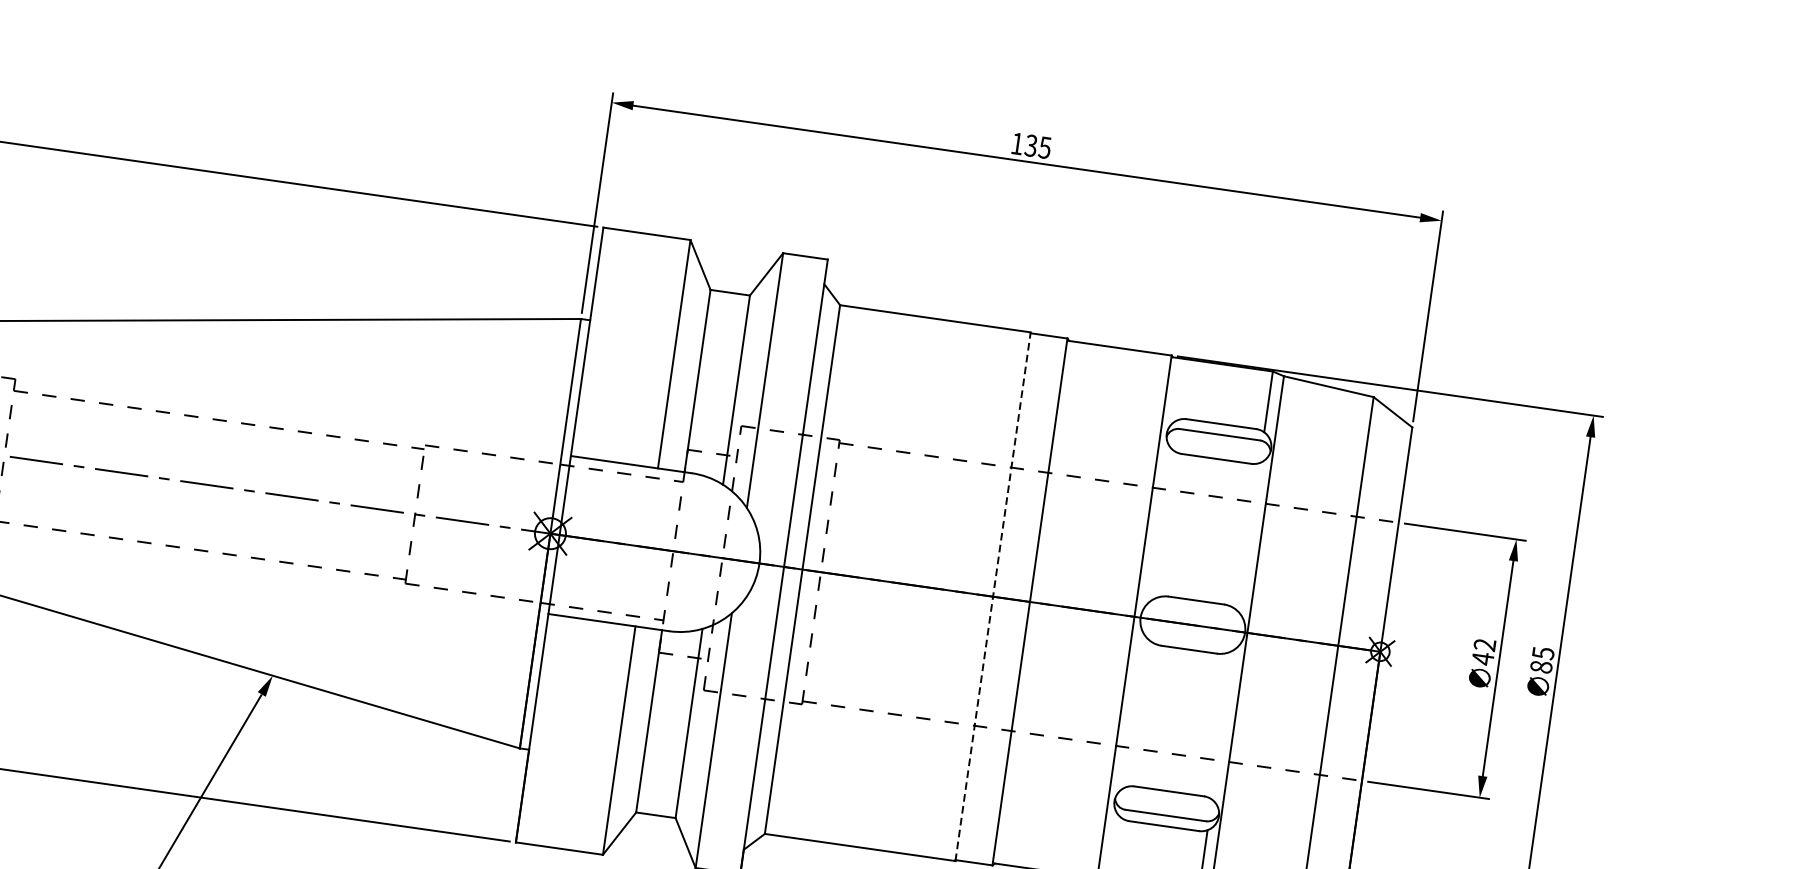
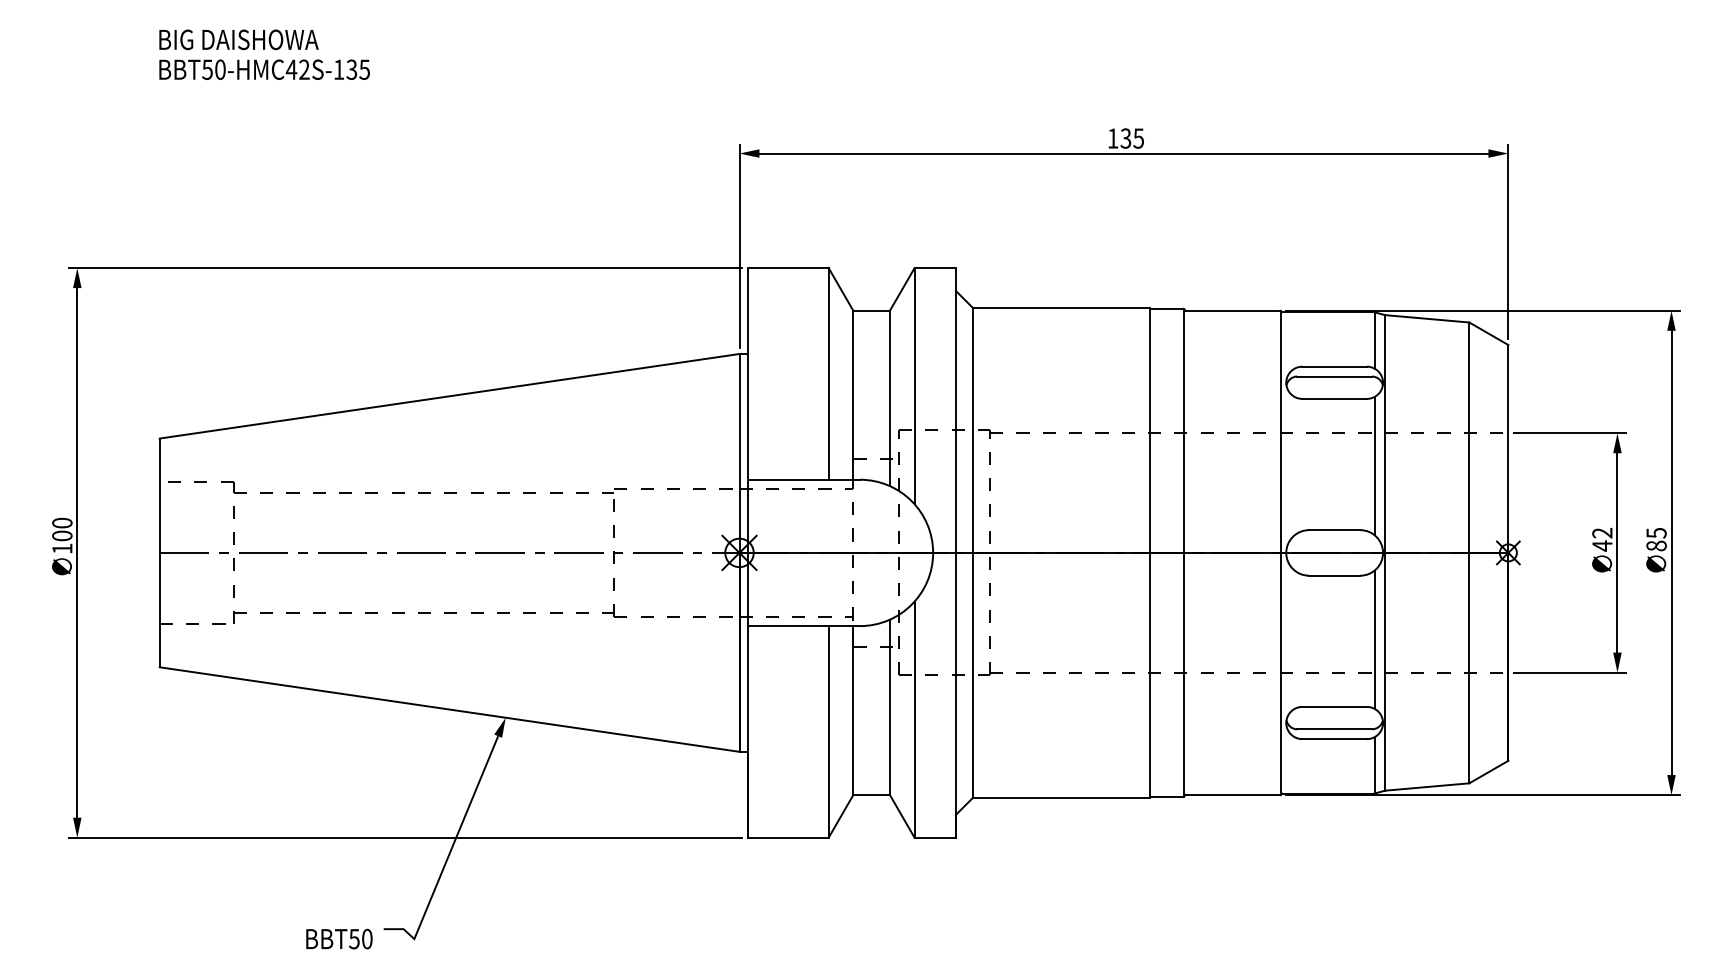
line: (1249, 537) -> (1374, 466), added
line: (993, 596) -> (1149, 552), dashed -> solid
line: (1222, 724) -> (1374, 639), added

